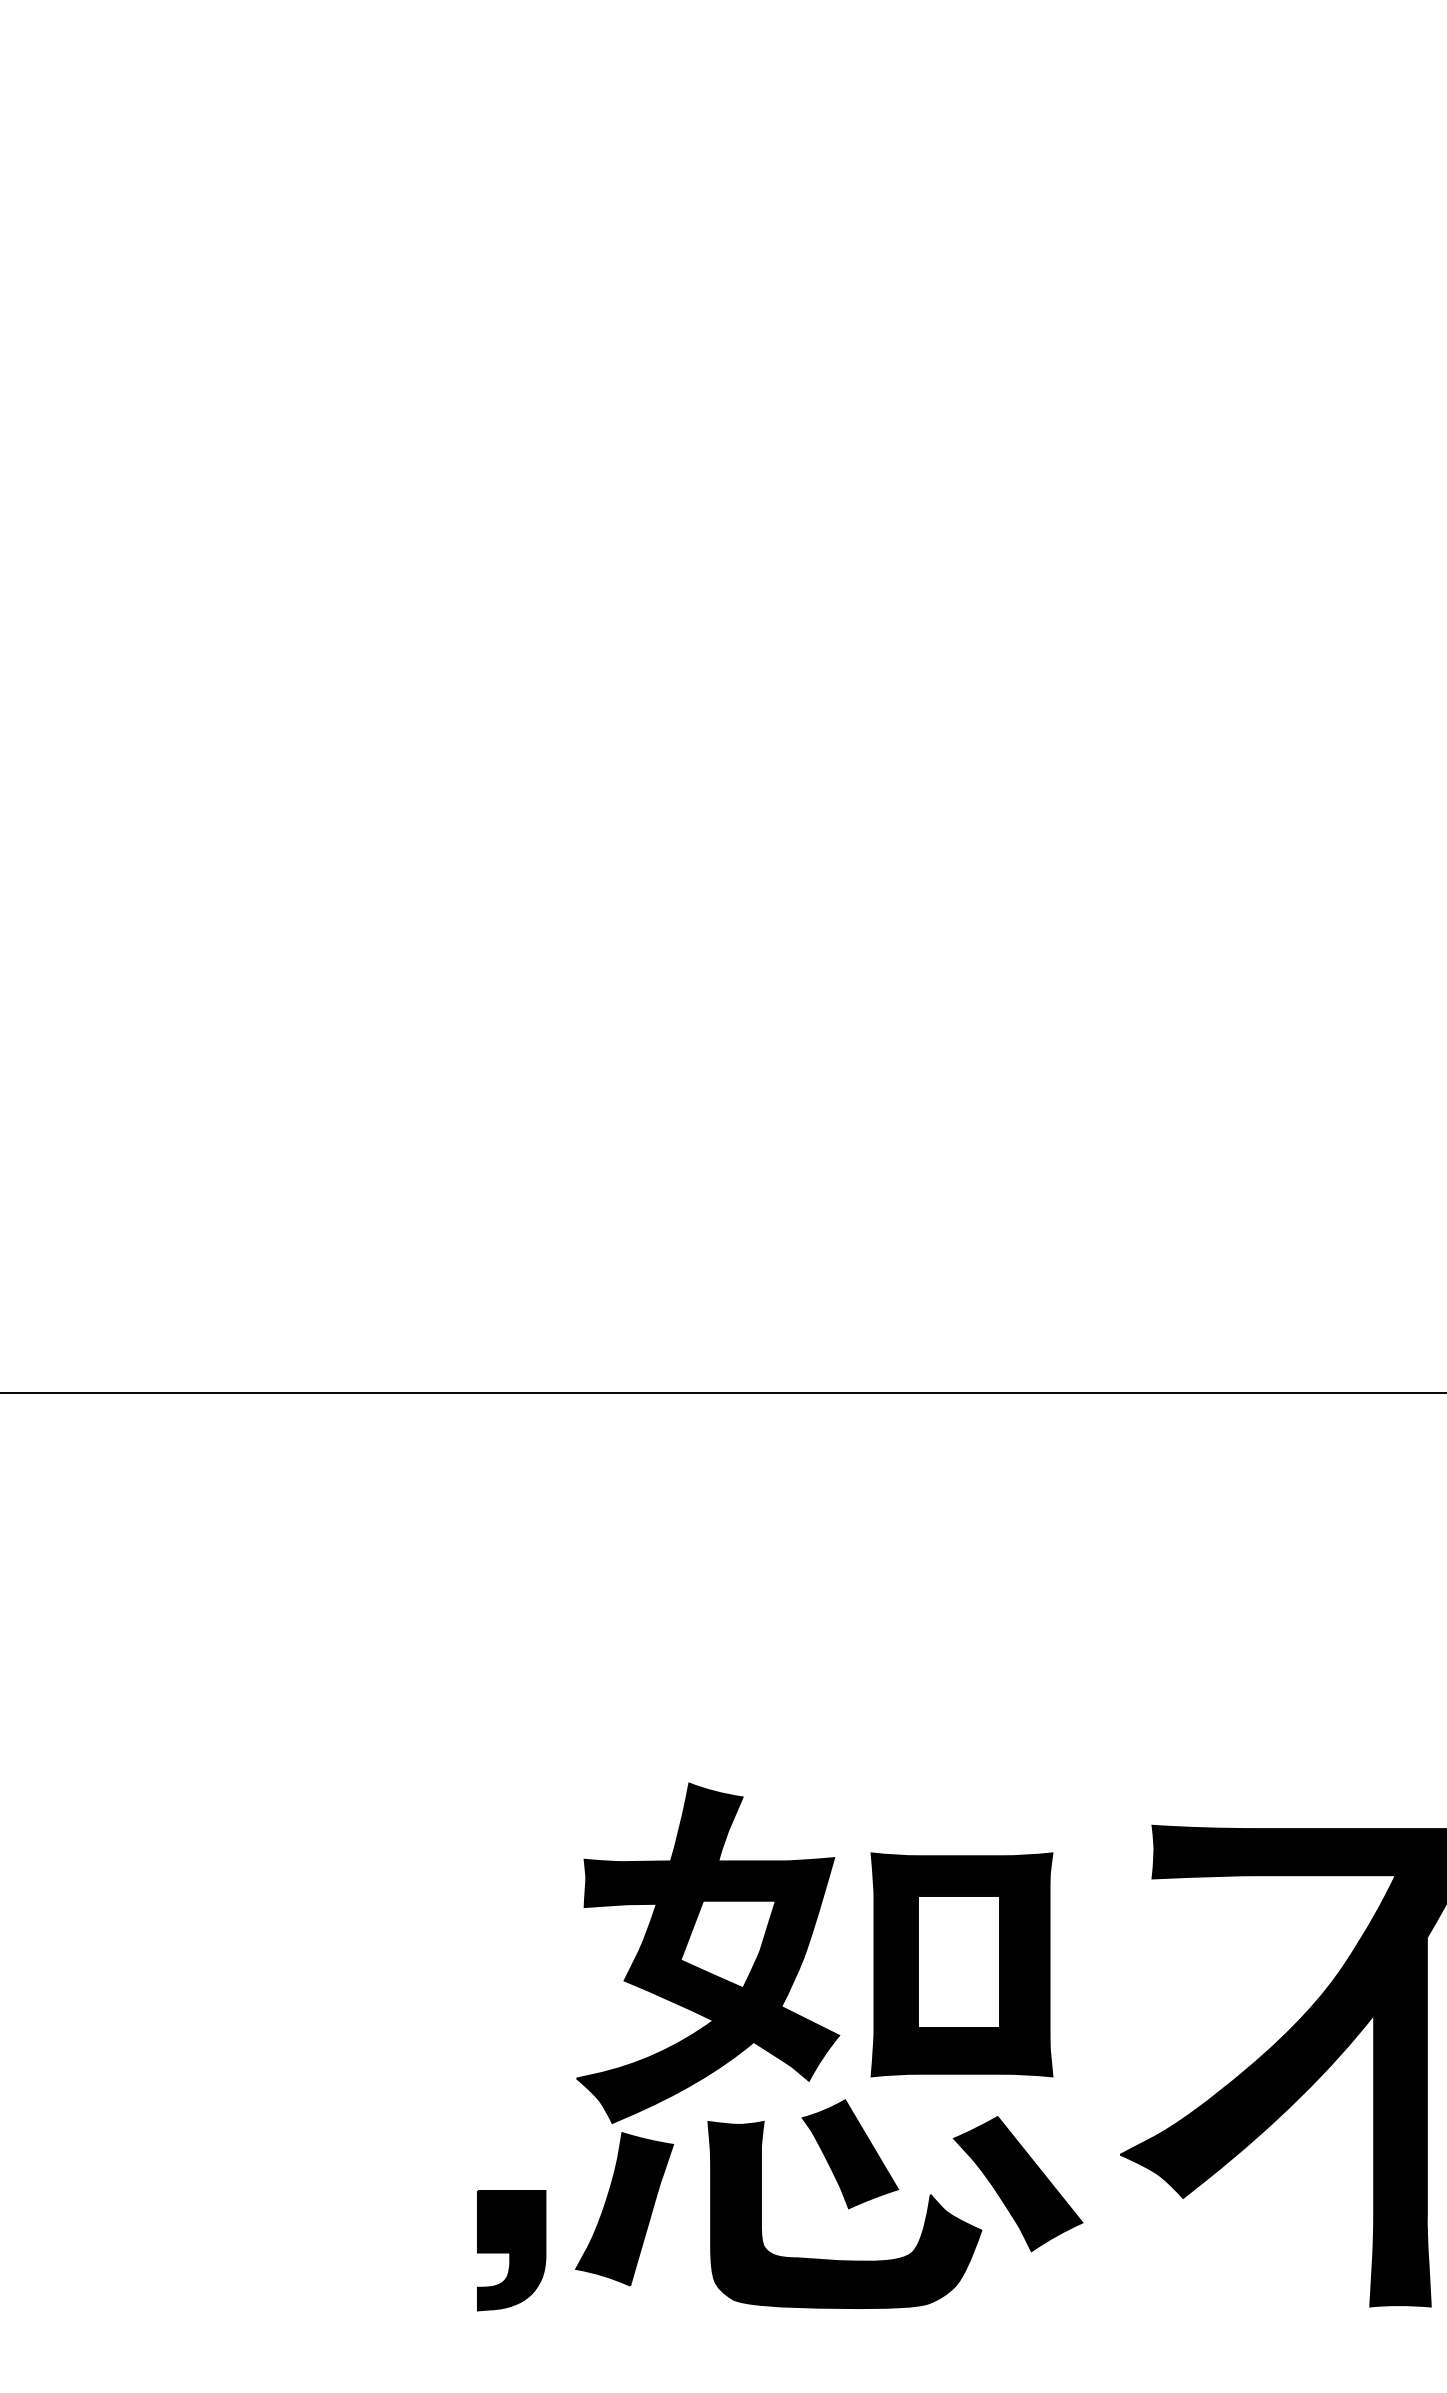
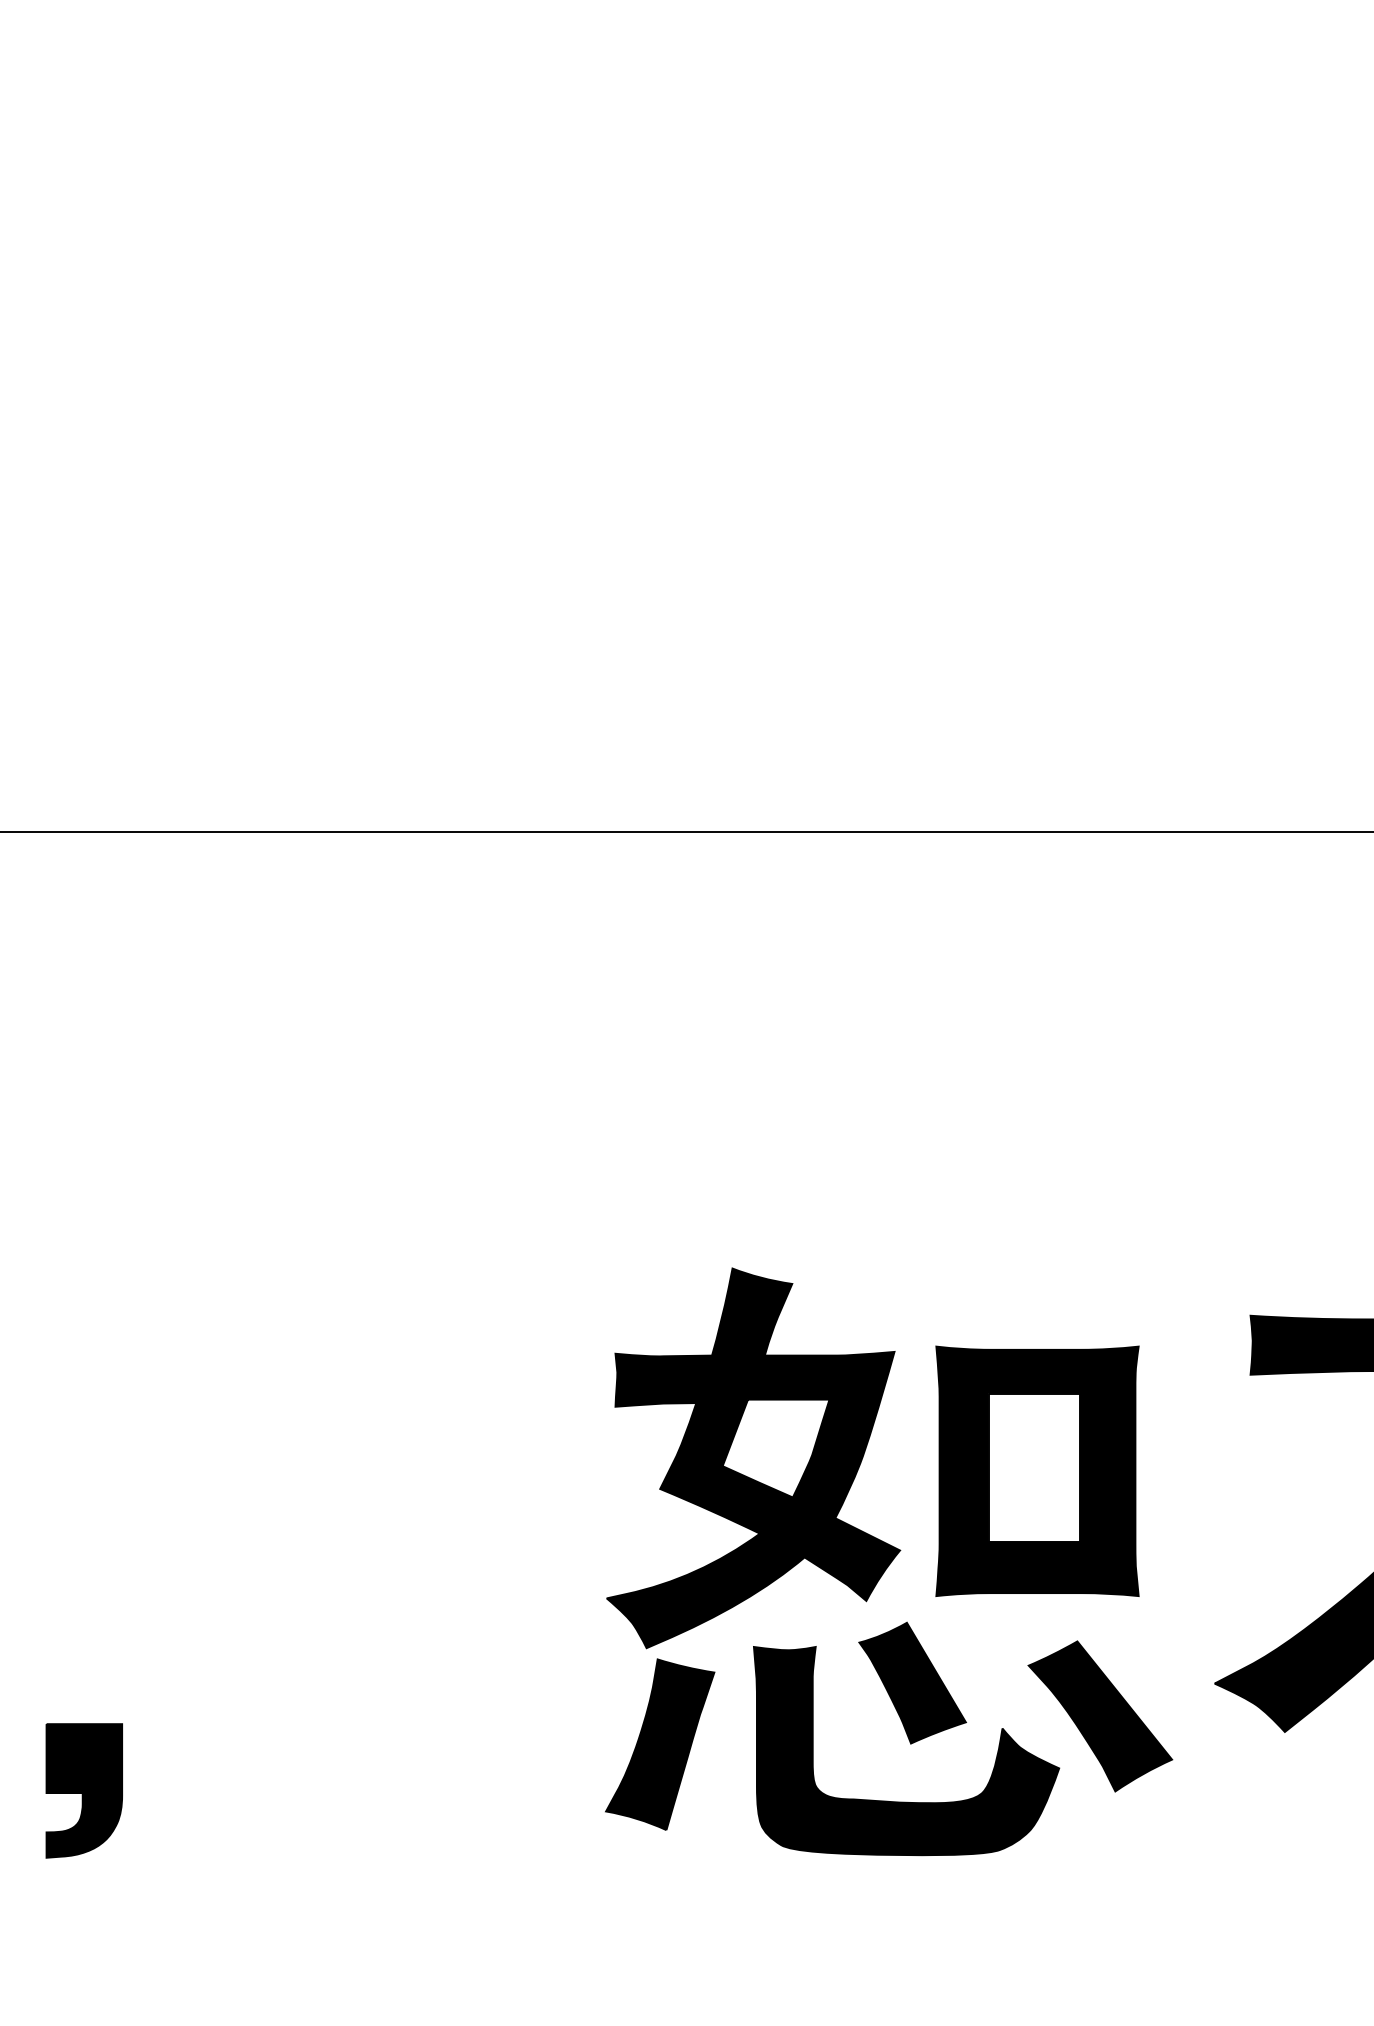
part: (511, 2250) -> (84, 1790), moved

